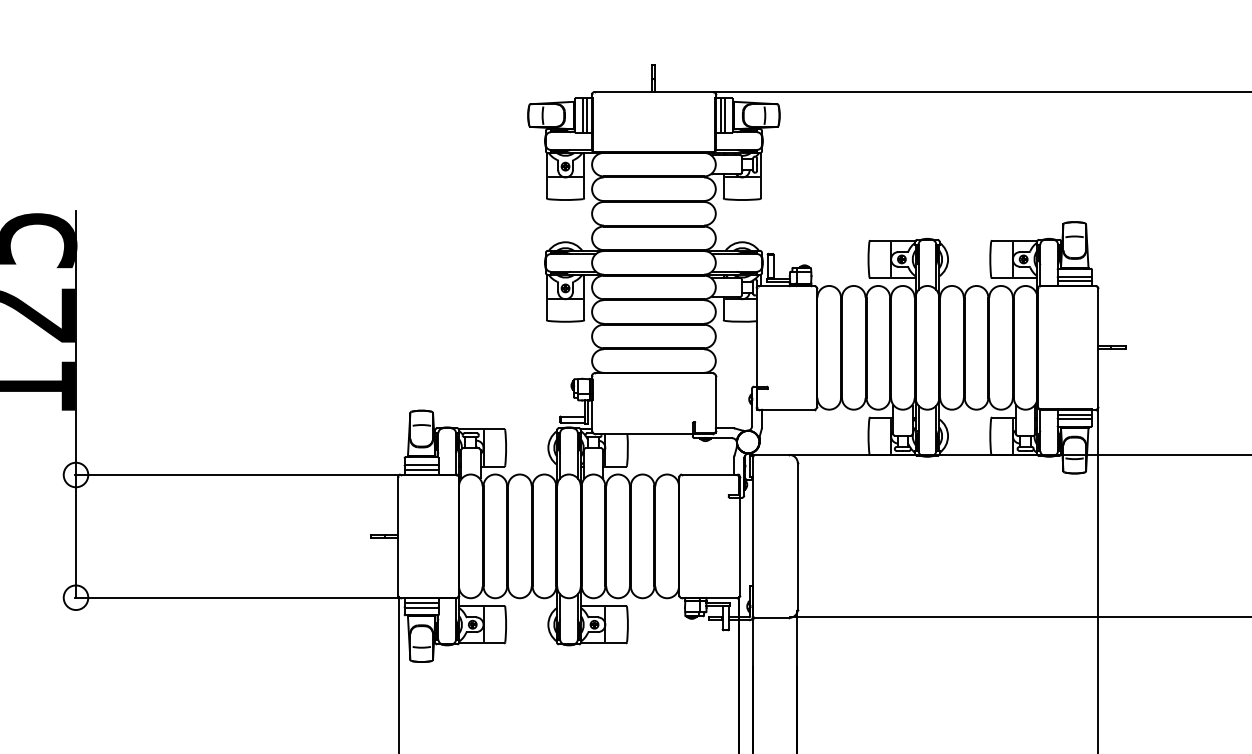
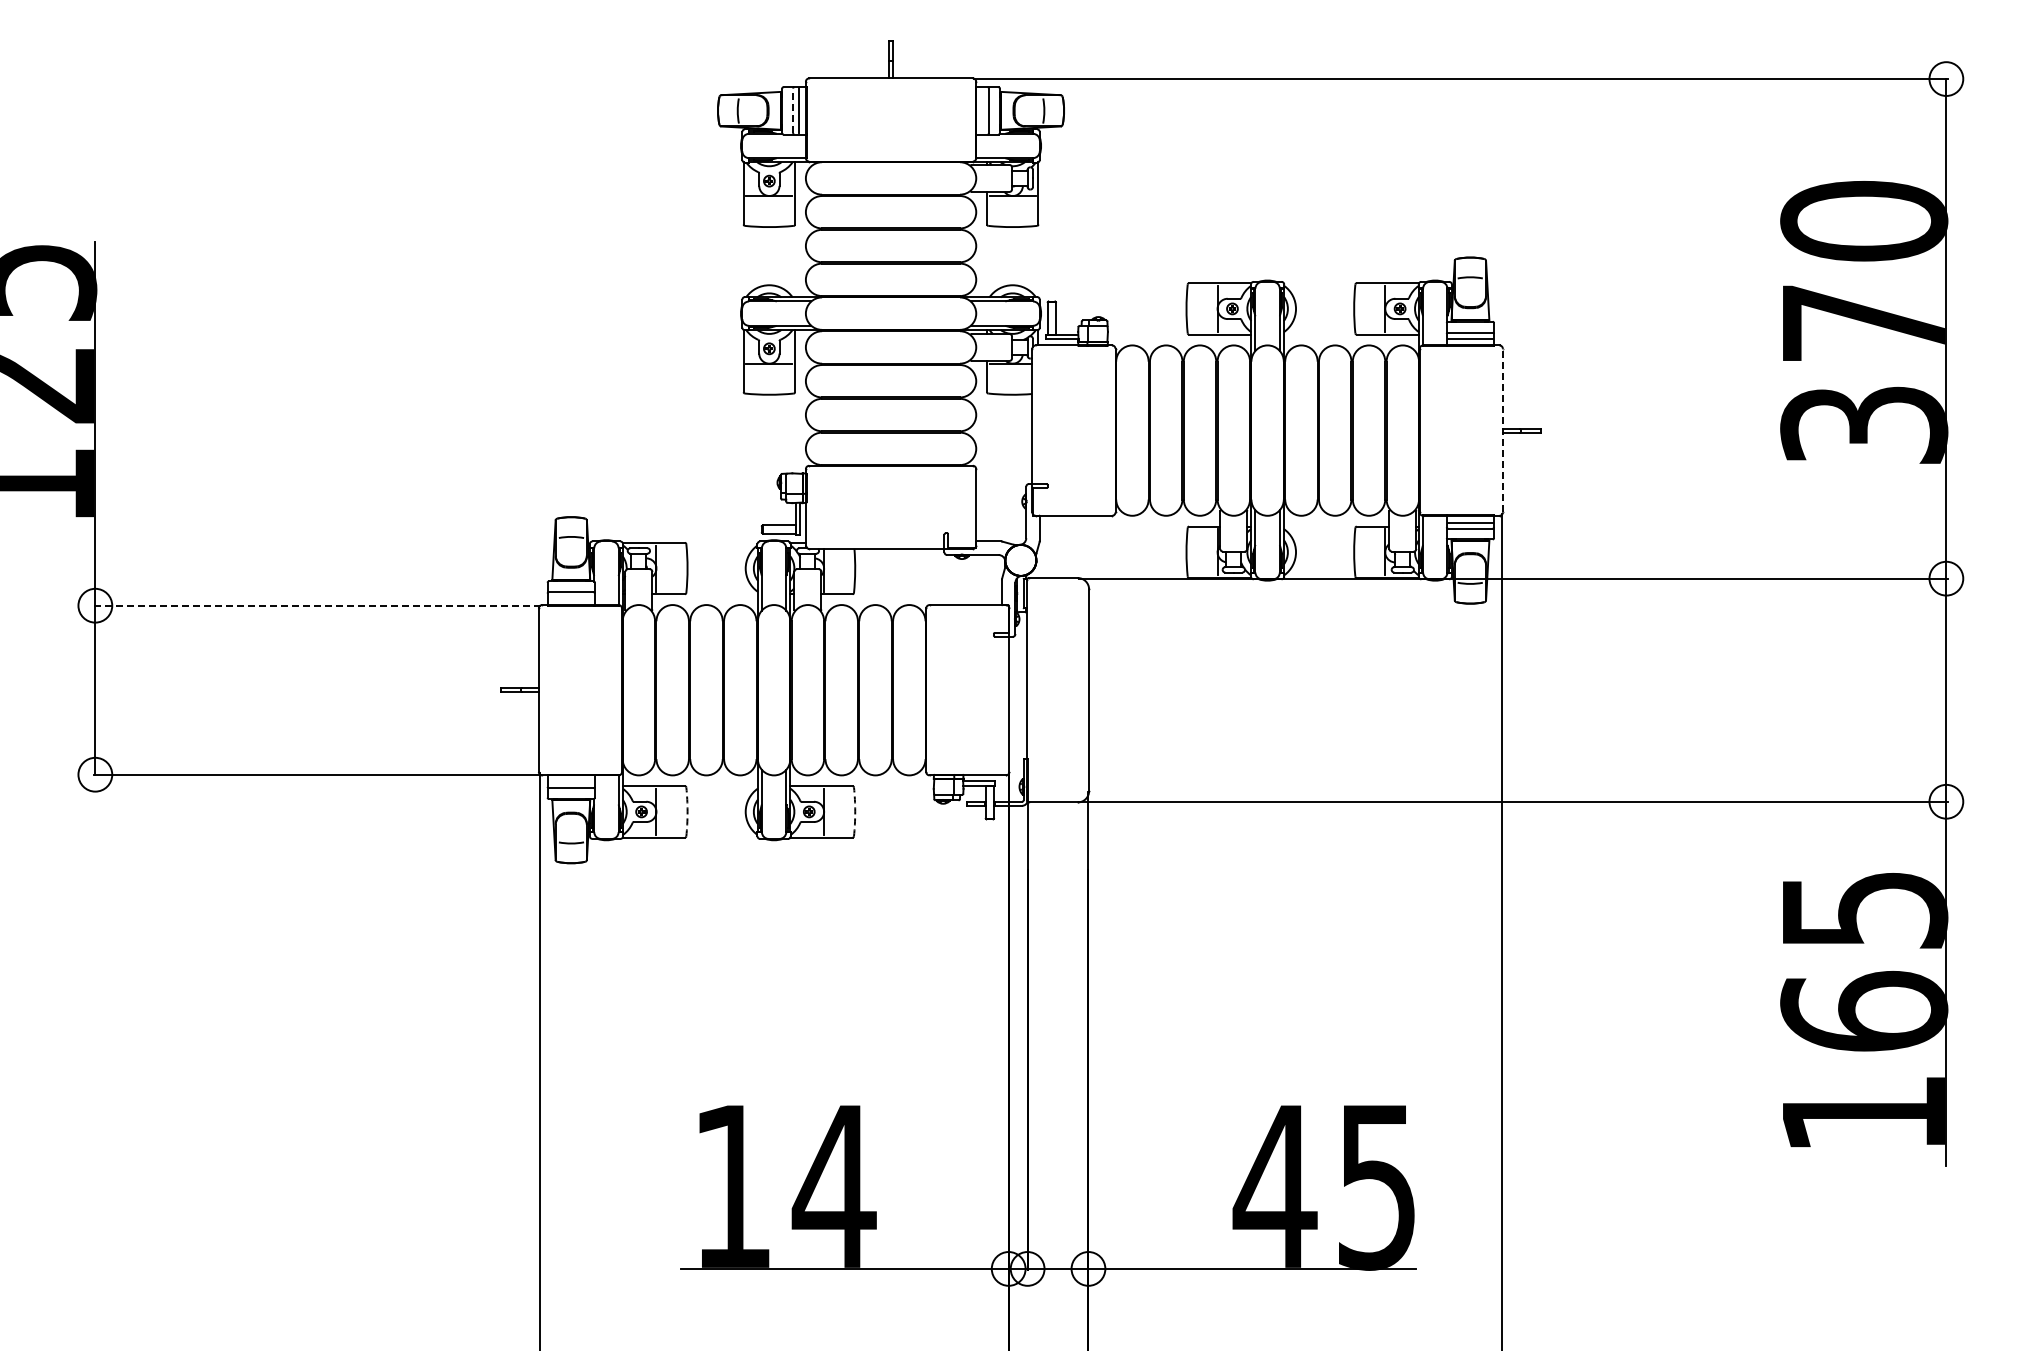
line: (583, 115) -> (793, 110), solid -> dashed
line: (721, 115) -> (983, 110), removed
line: (1098, 347) -> (1502, 430), solid -> dashed
line: (421, 469) -> (570, 598), removed
line: (236, 474) -> (316, 605), solid -> dashed
line: (421, 603) -> (570, 782), removed
arc: (506, 624) -> (687, 811), solid -> dashed
arc: (628, 624) -> (855, 811), solid -> dashed

